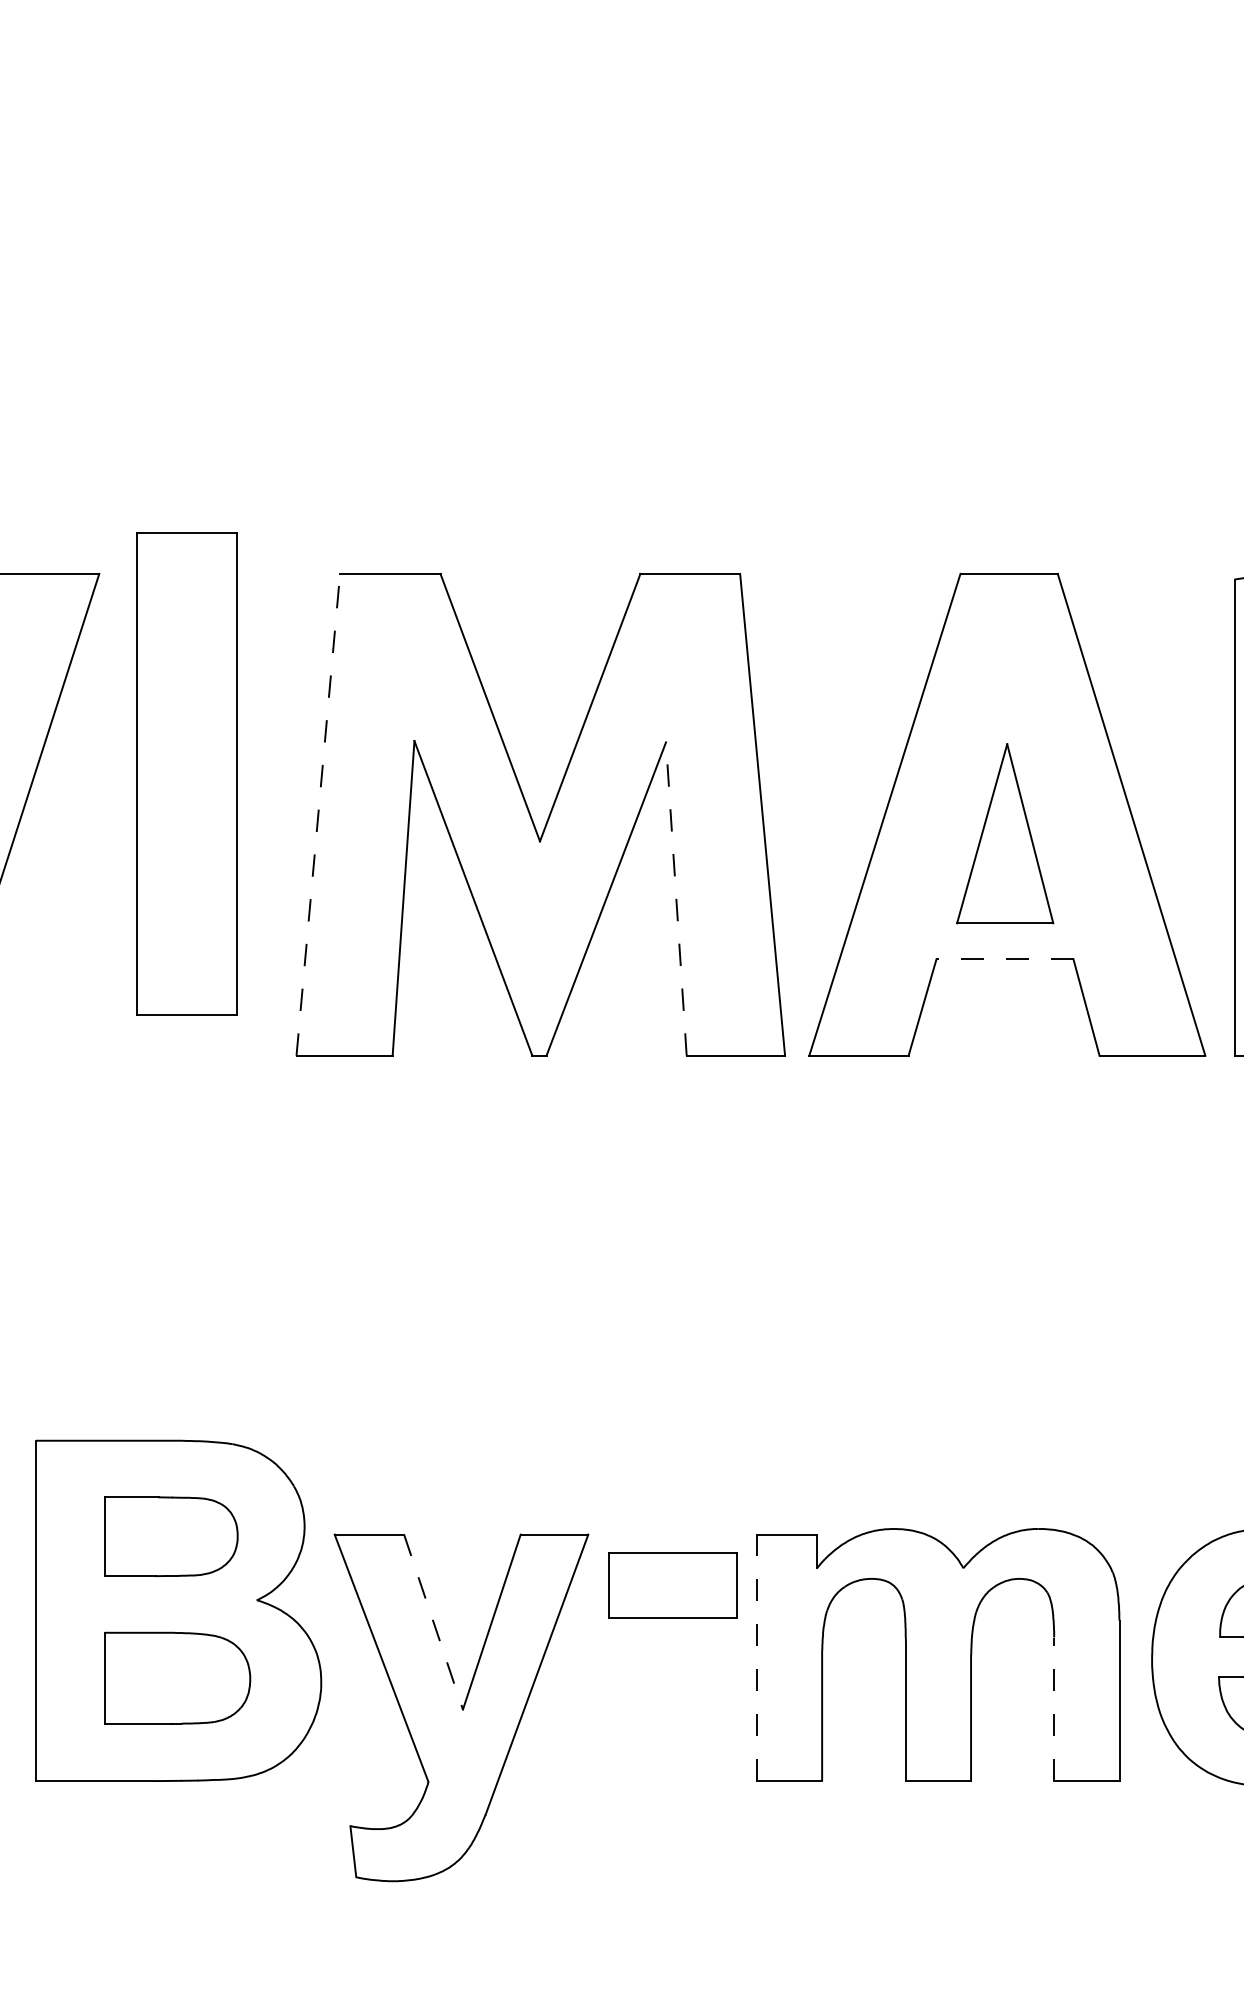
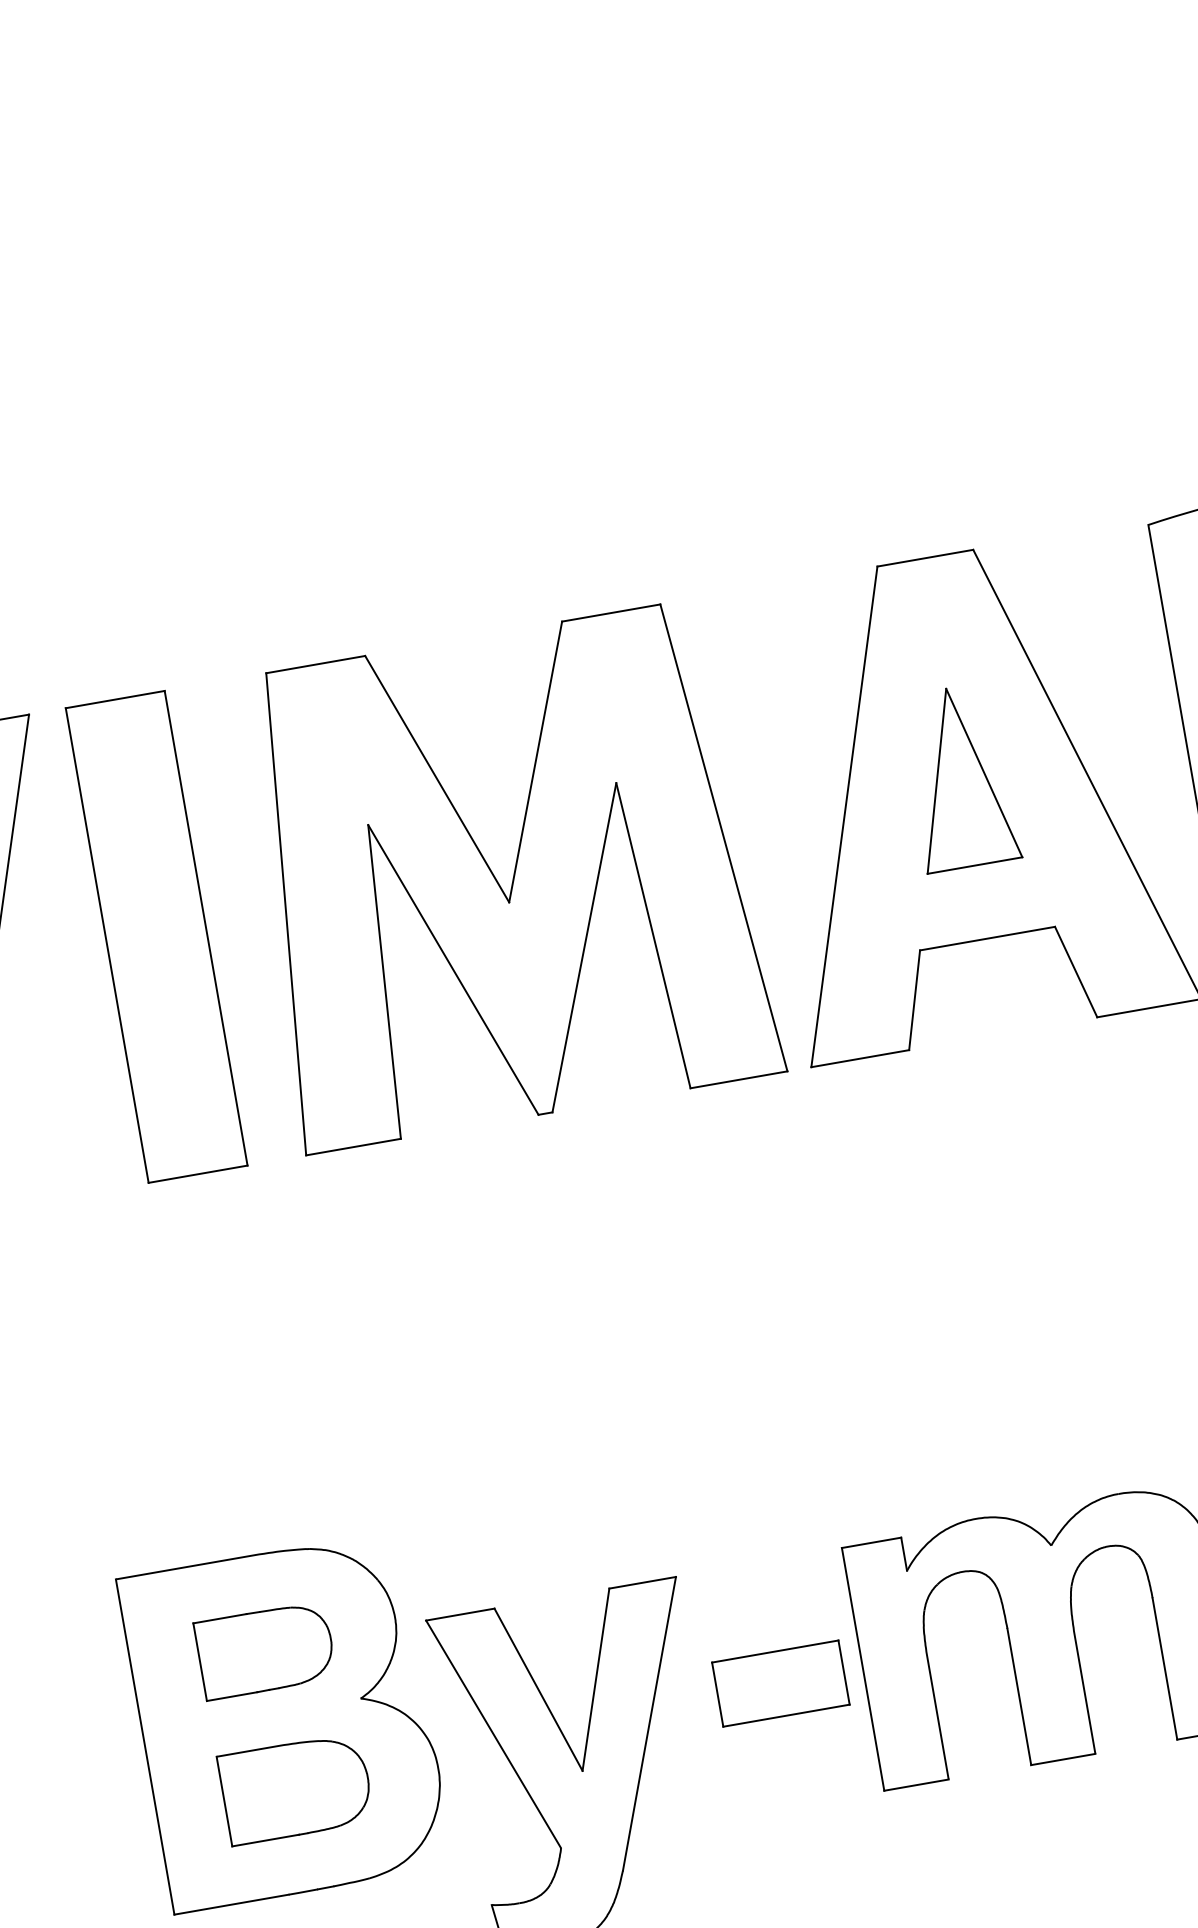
part: (186, 773) -> (156, 936), moved
line: (318, 814) -> (286, 913), dashed -> solid
part: (1005, 833) -> (959, 777), moved
line: (676, 898) -> (653, 935), dashed -> solid
line: (1004, 959) -> (987, 938), dashed -> solid
part: (672, 1585) -> (780, 1683), moved
line: (433, 1622) -> (538, 1690), dashed -> solid
line: (756, 1657) -> (862, 1669), dashed -> solid
line: (1054, 1709) -> (1165, 1669), dashed -> solid

